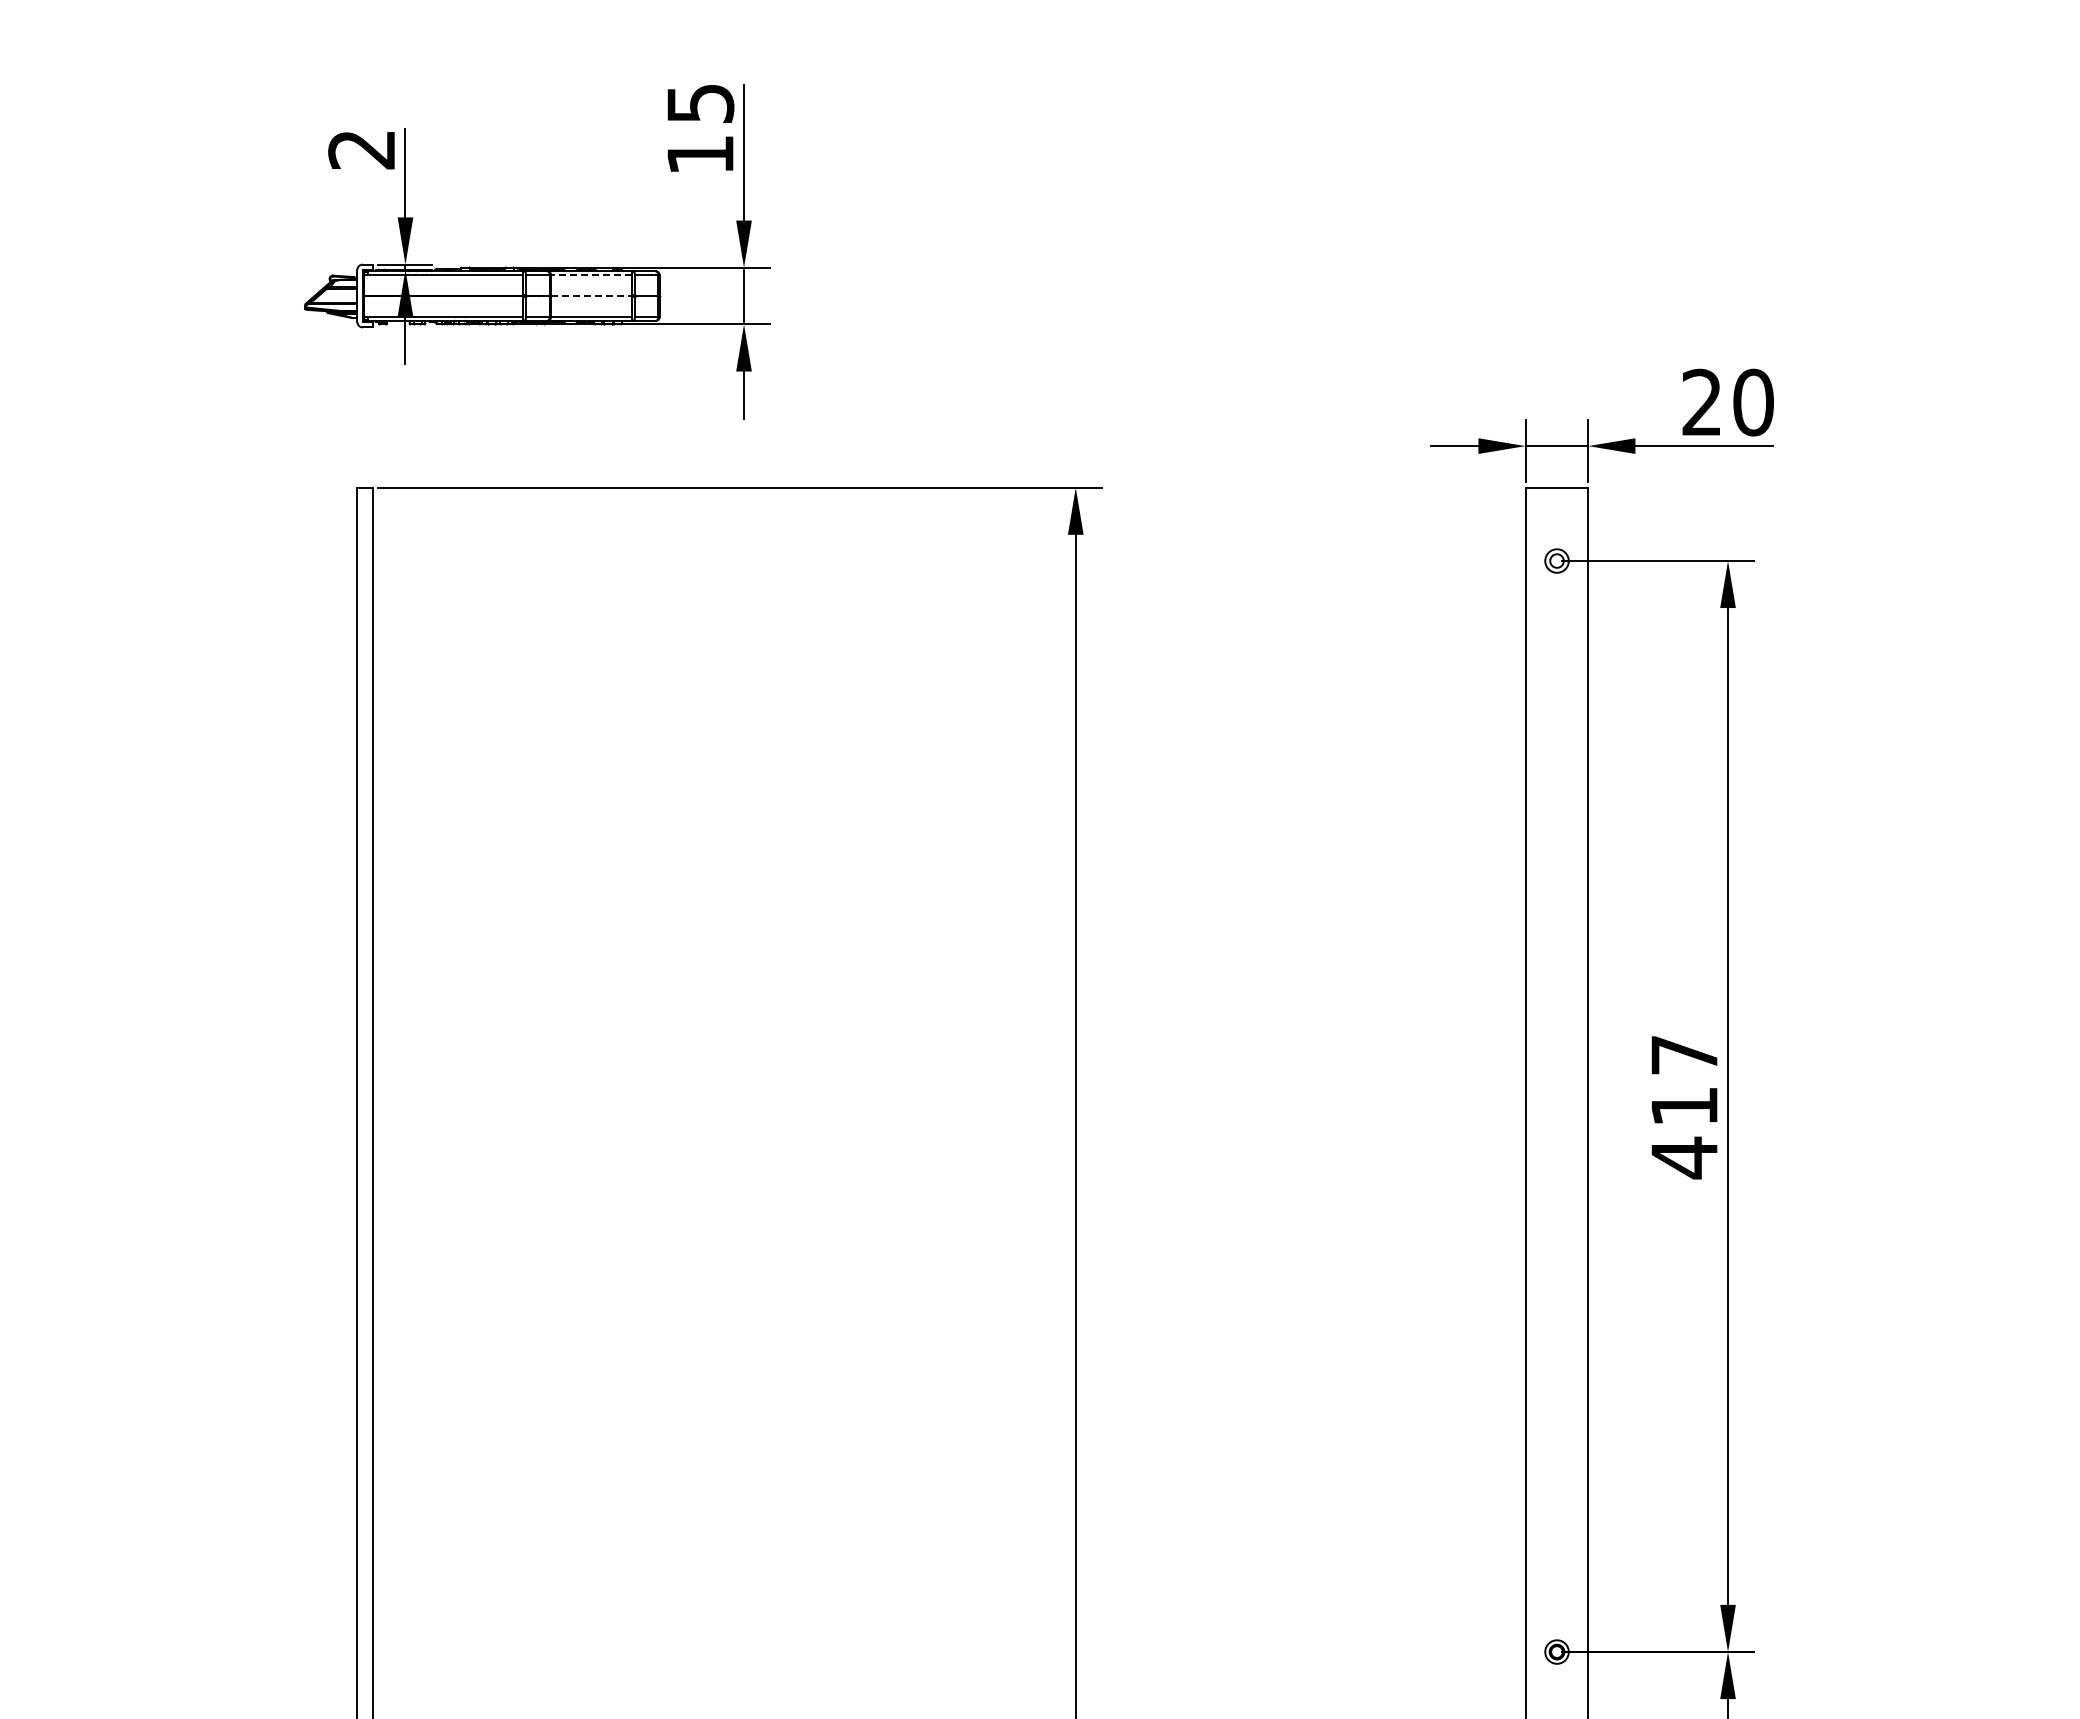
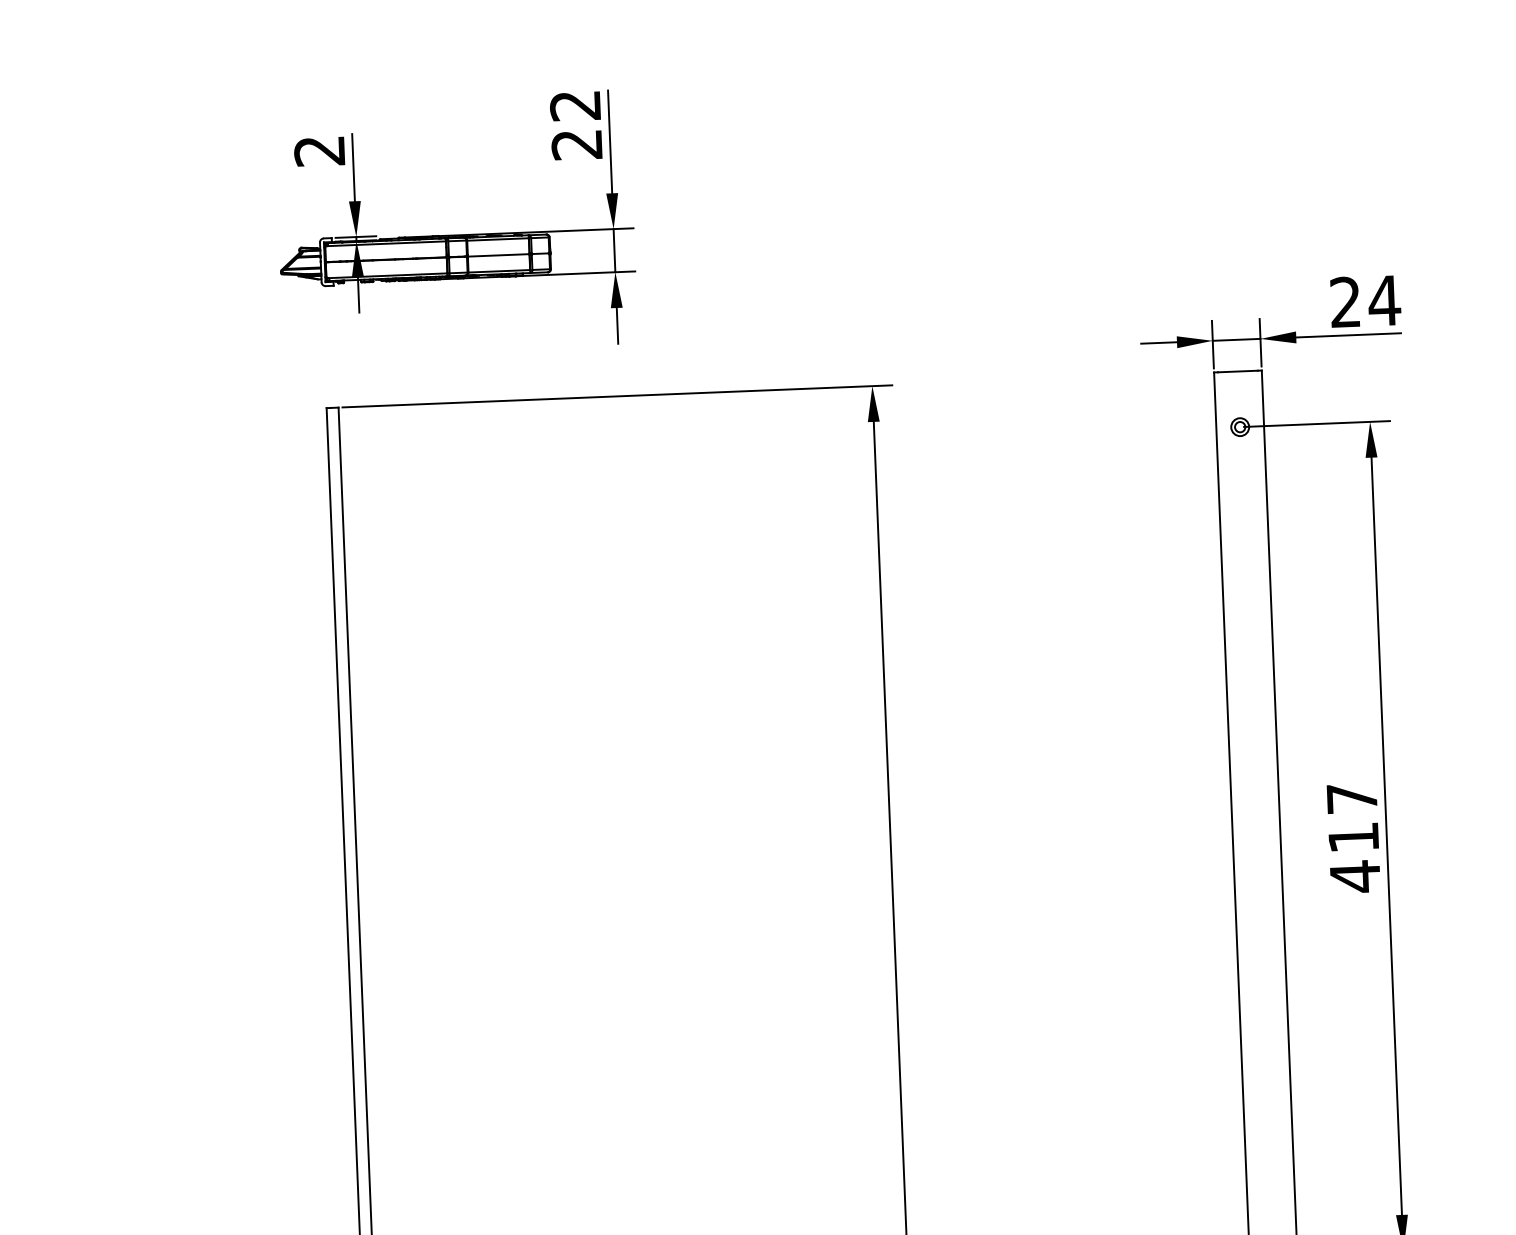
text: (700, 129) -> (576, 125), 15 -> 22
line: (591, 275) -> (497, 239), dashed -> solid
line: (590, 296) -> (497, 255), dashed -> solid
text: (1753, 402) -> (1384, 300), 20 -> 24

